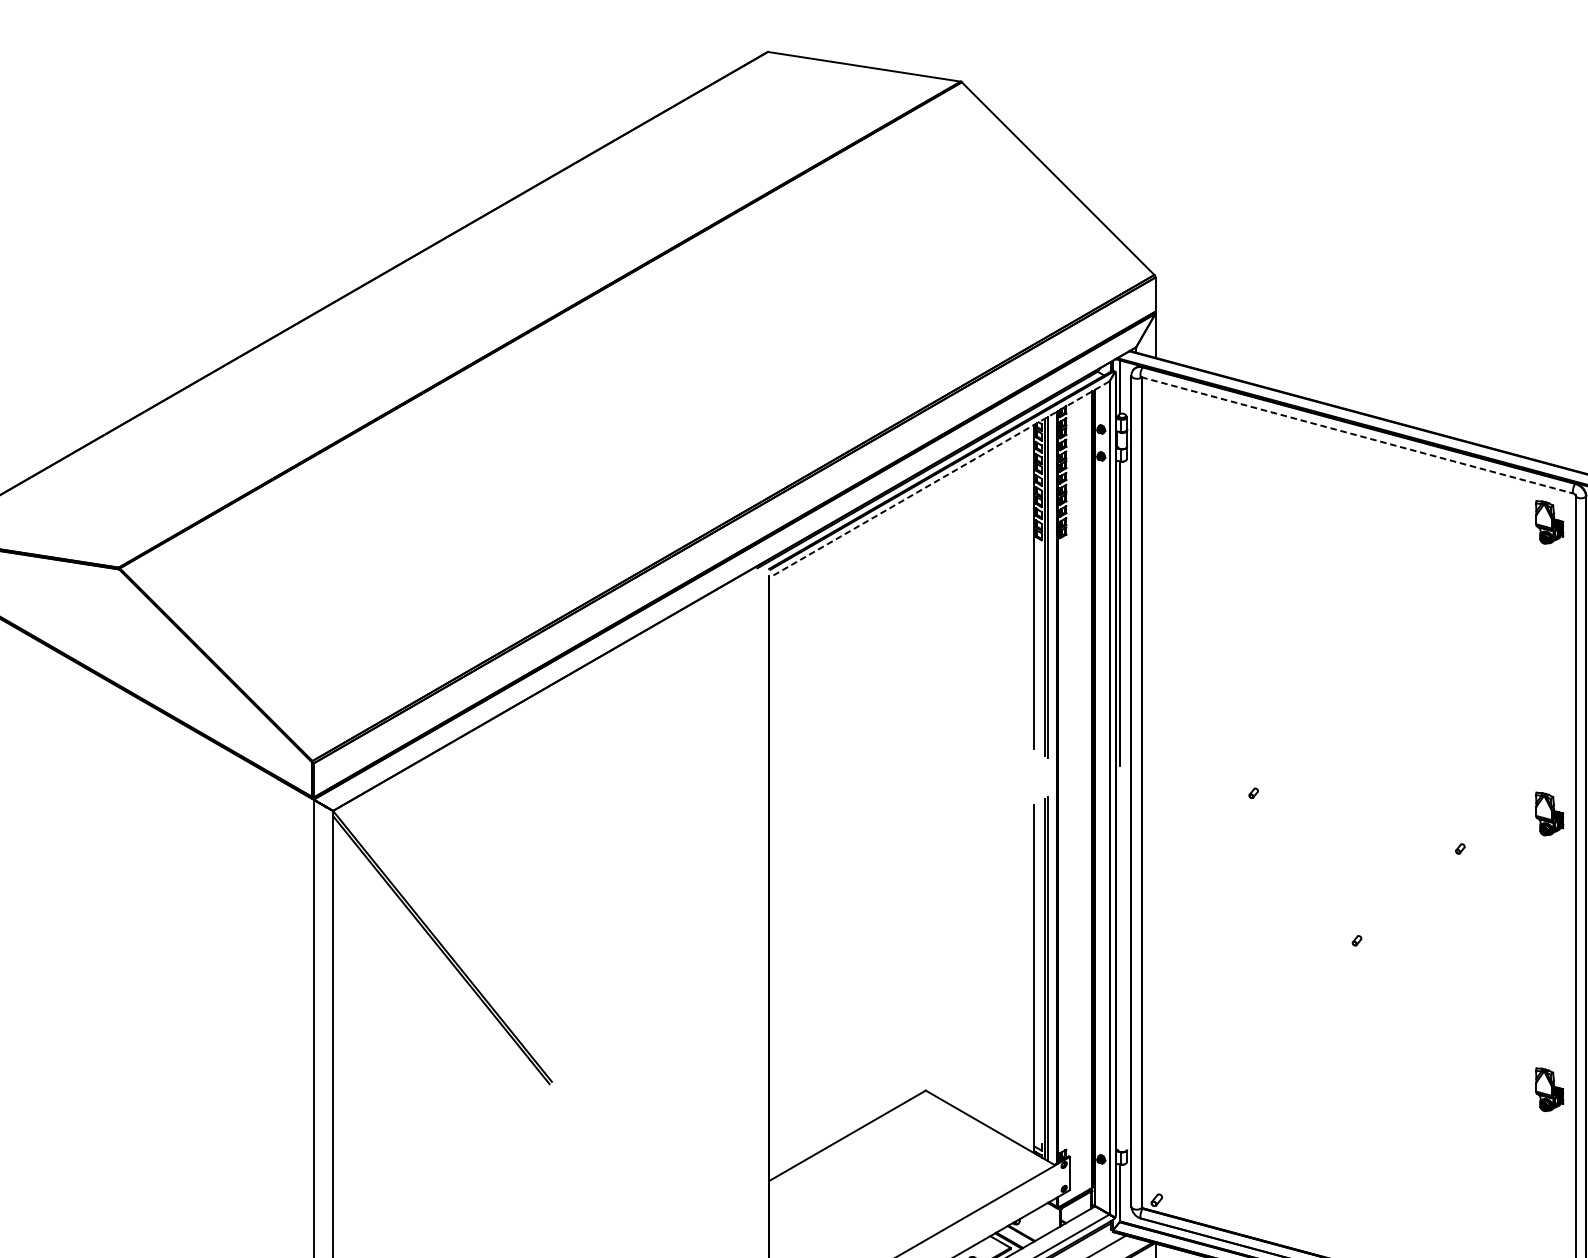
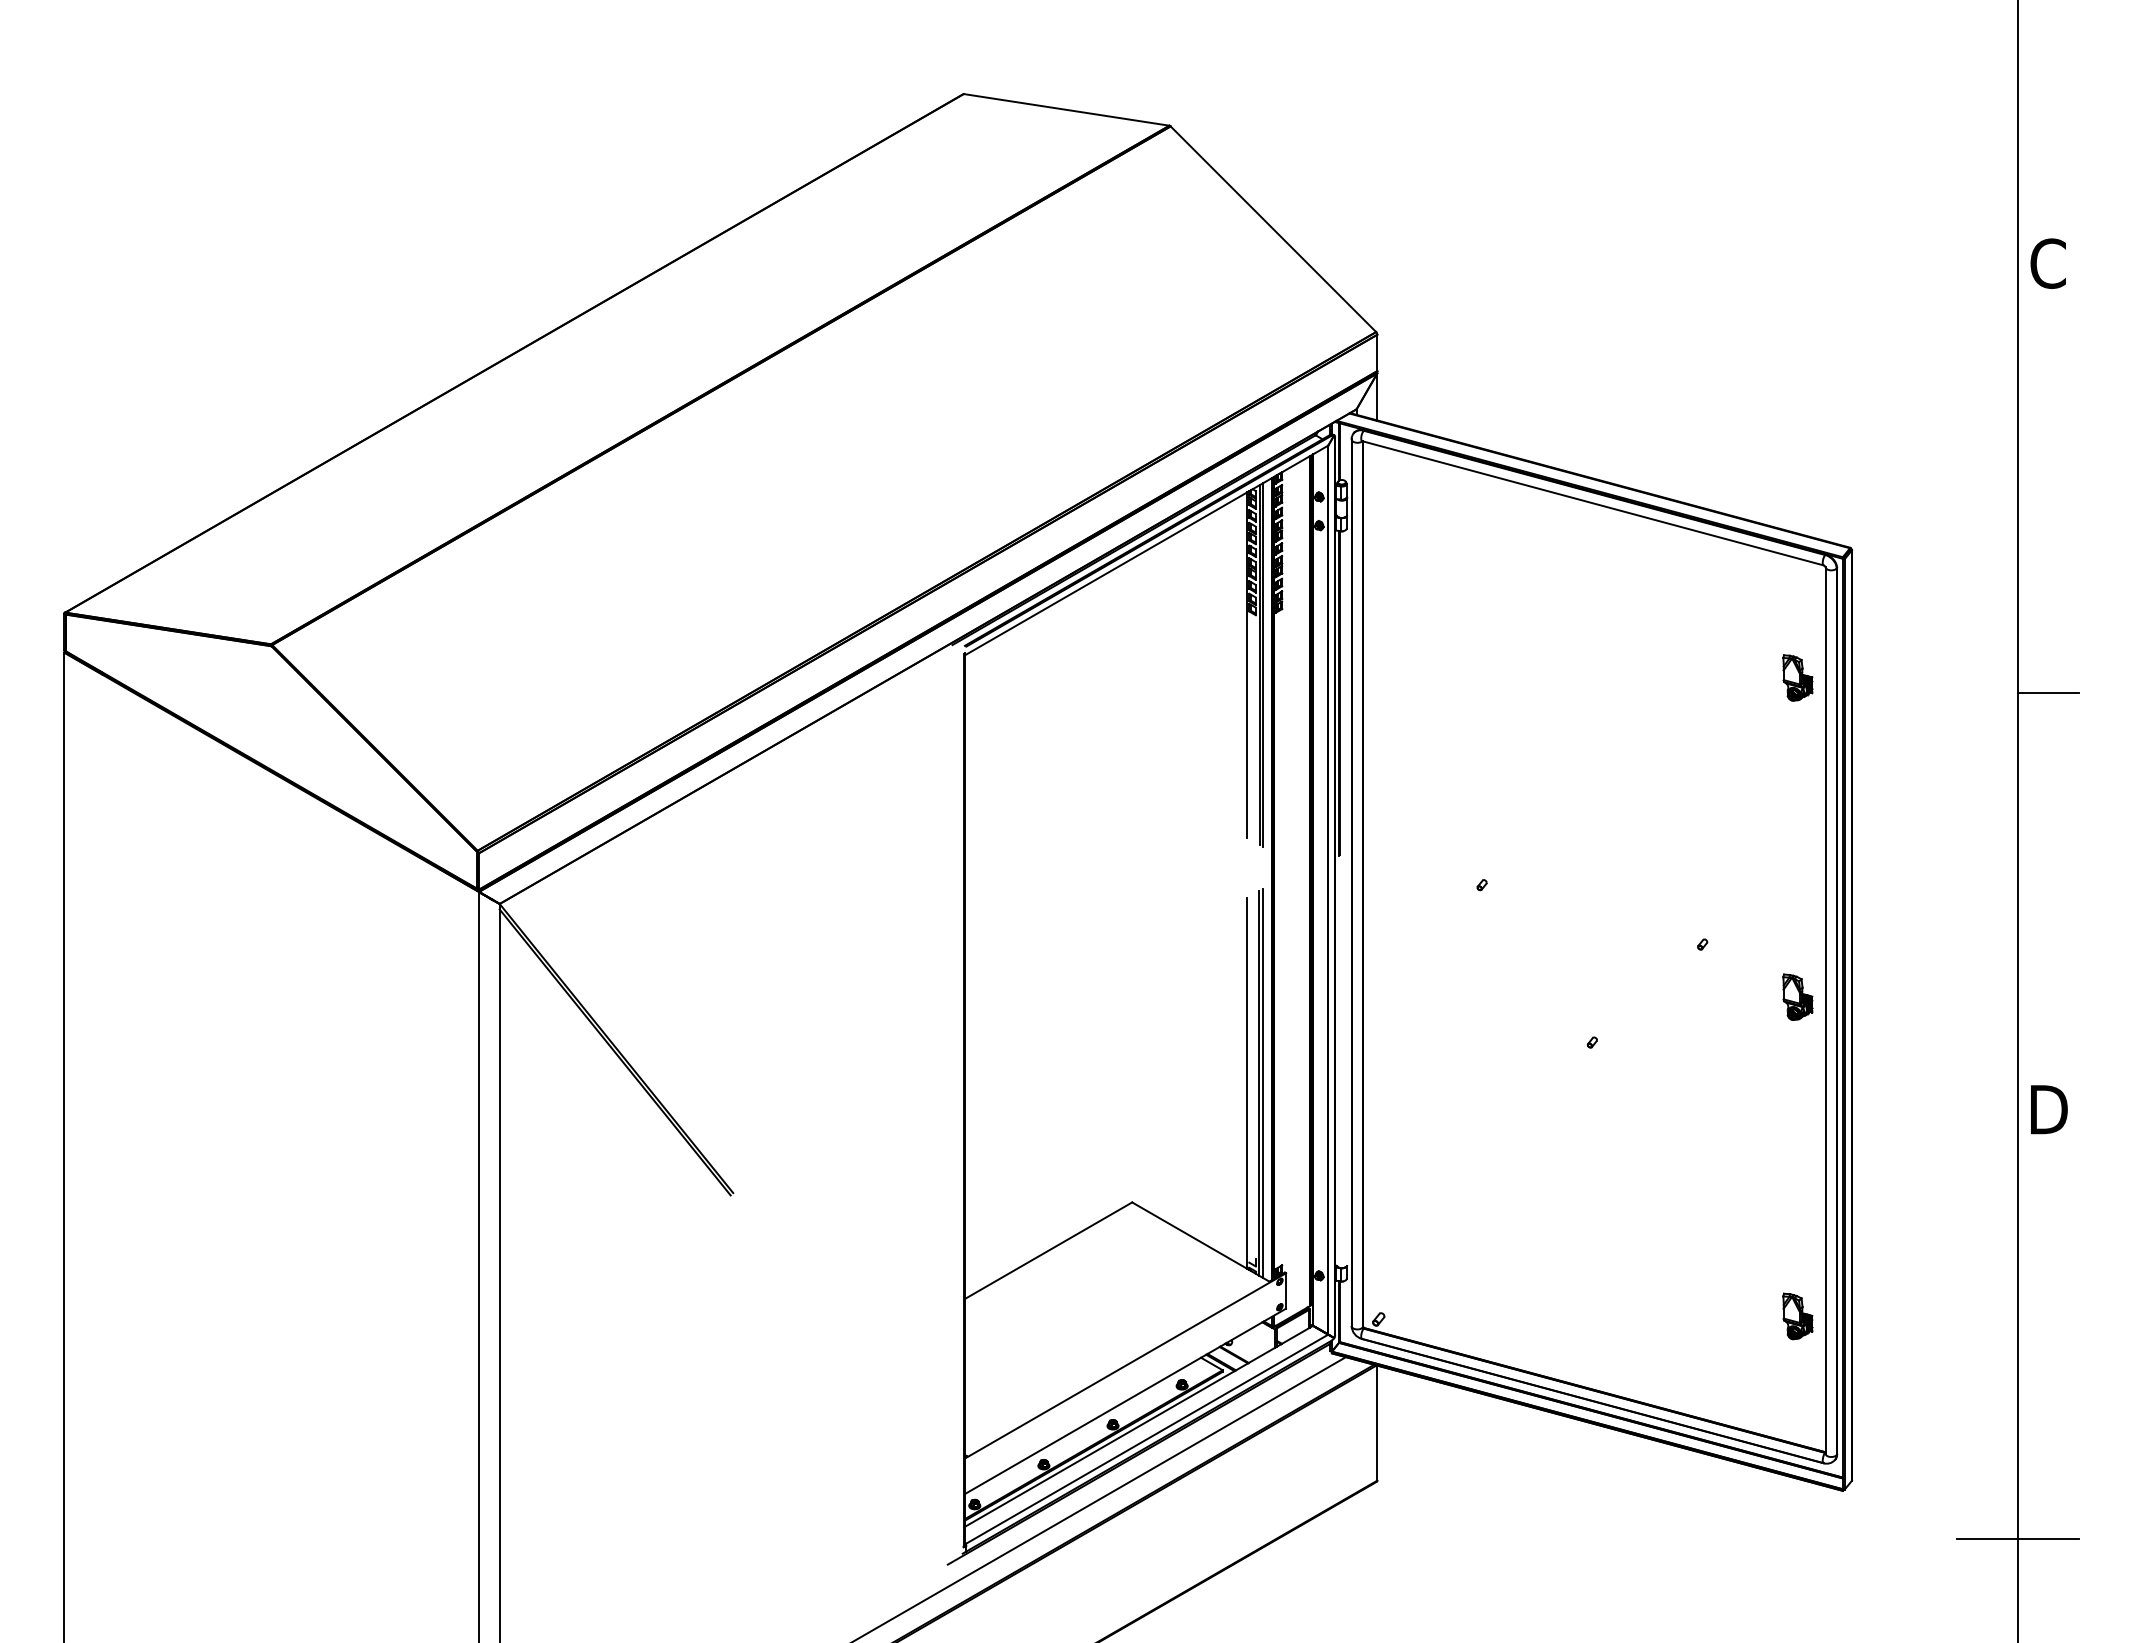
line: (1357, 435) -> (1592, 503), dashed -> solid
line: (940, 479) -> (1147, 550), dashed -> solid
part: (1549, 521) -> (1797, 677), moved
part: (1549, 813) -> (1797, 996), moved
part: (1549, 1089) -> (1797, 1316), moved

